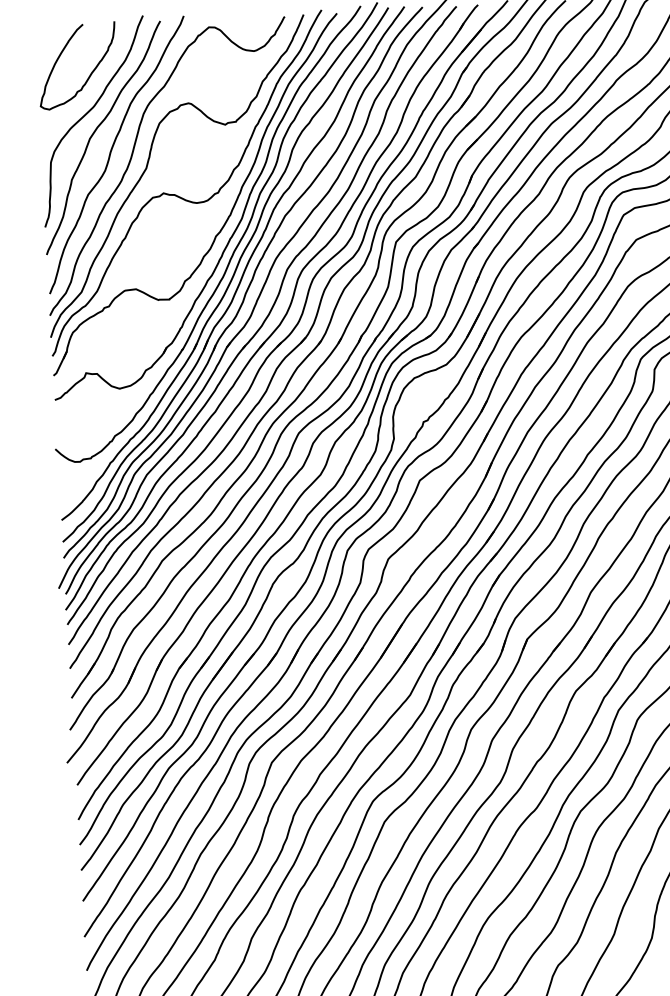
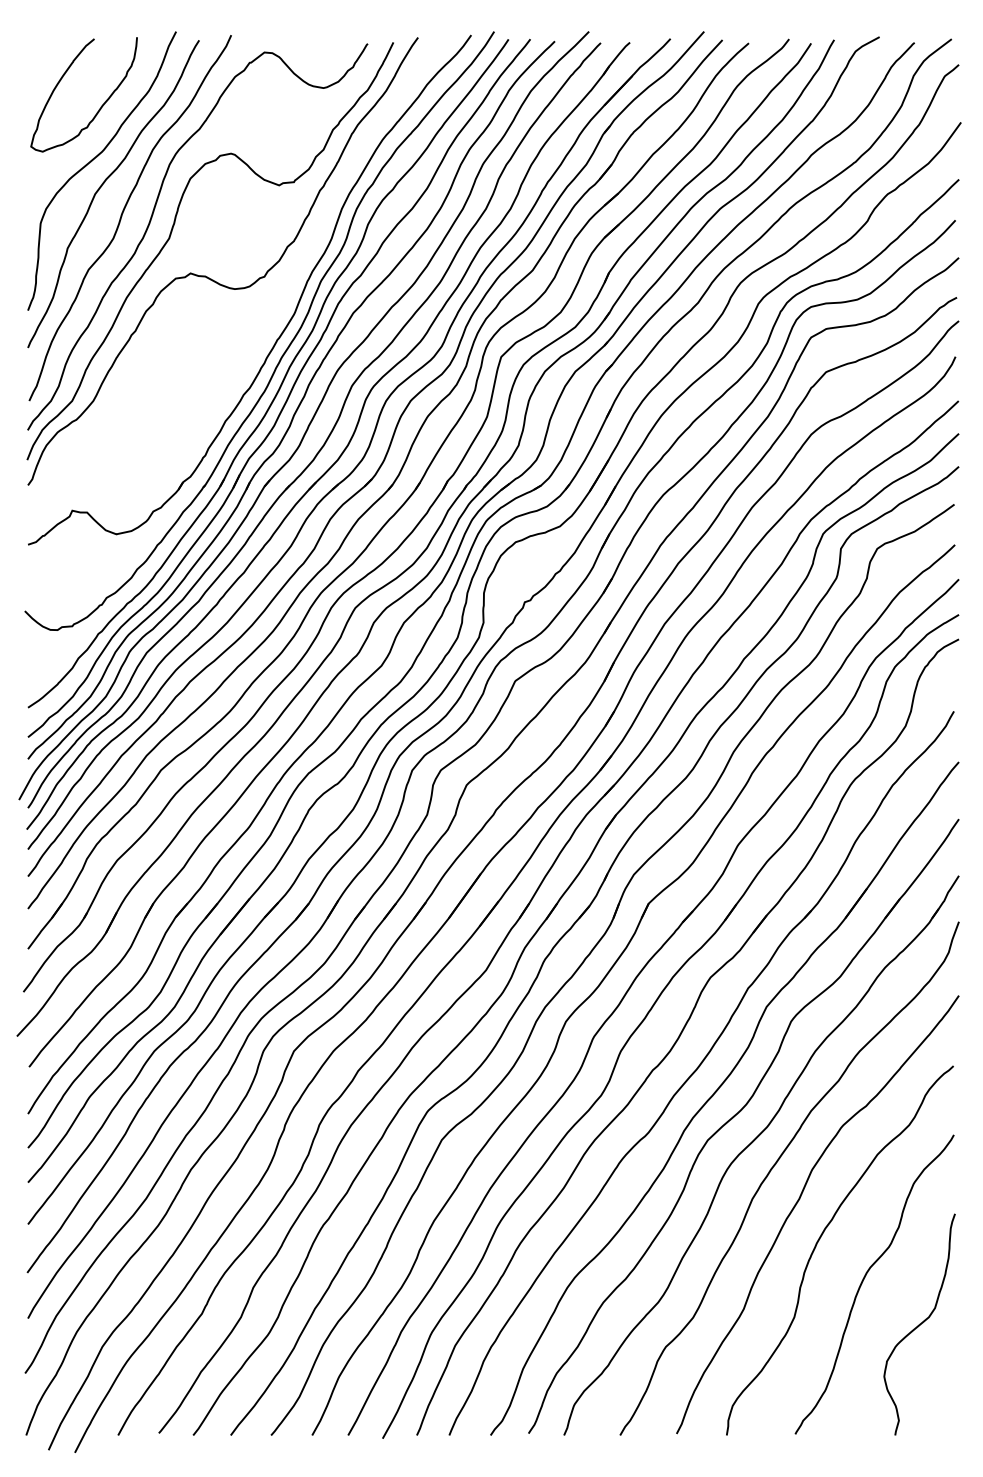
part: (231, 209) -> (281, 300), removed

